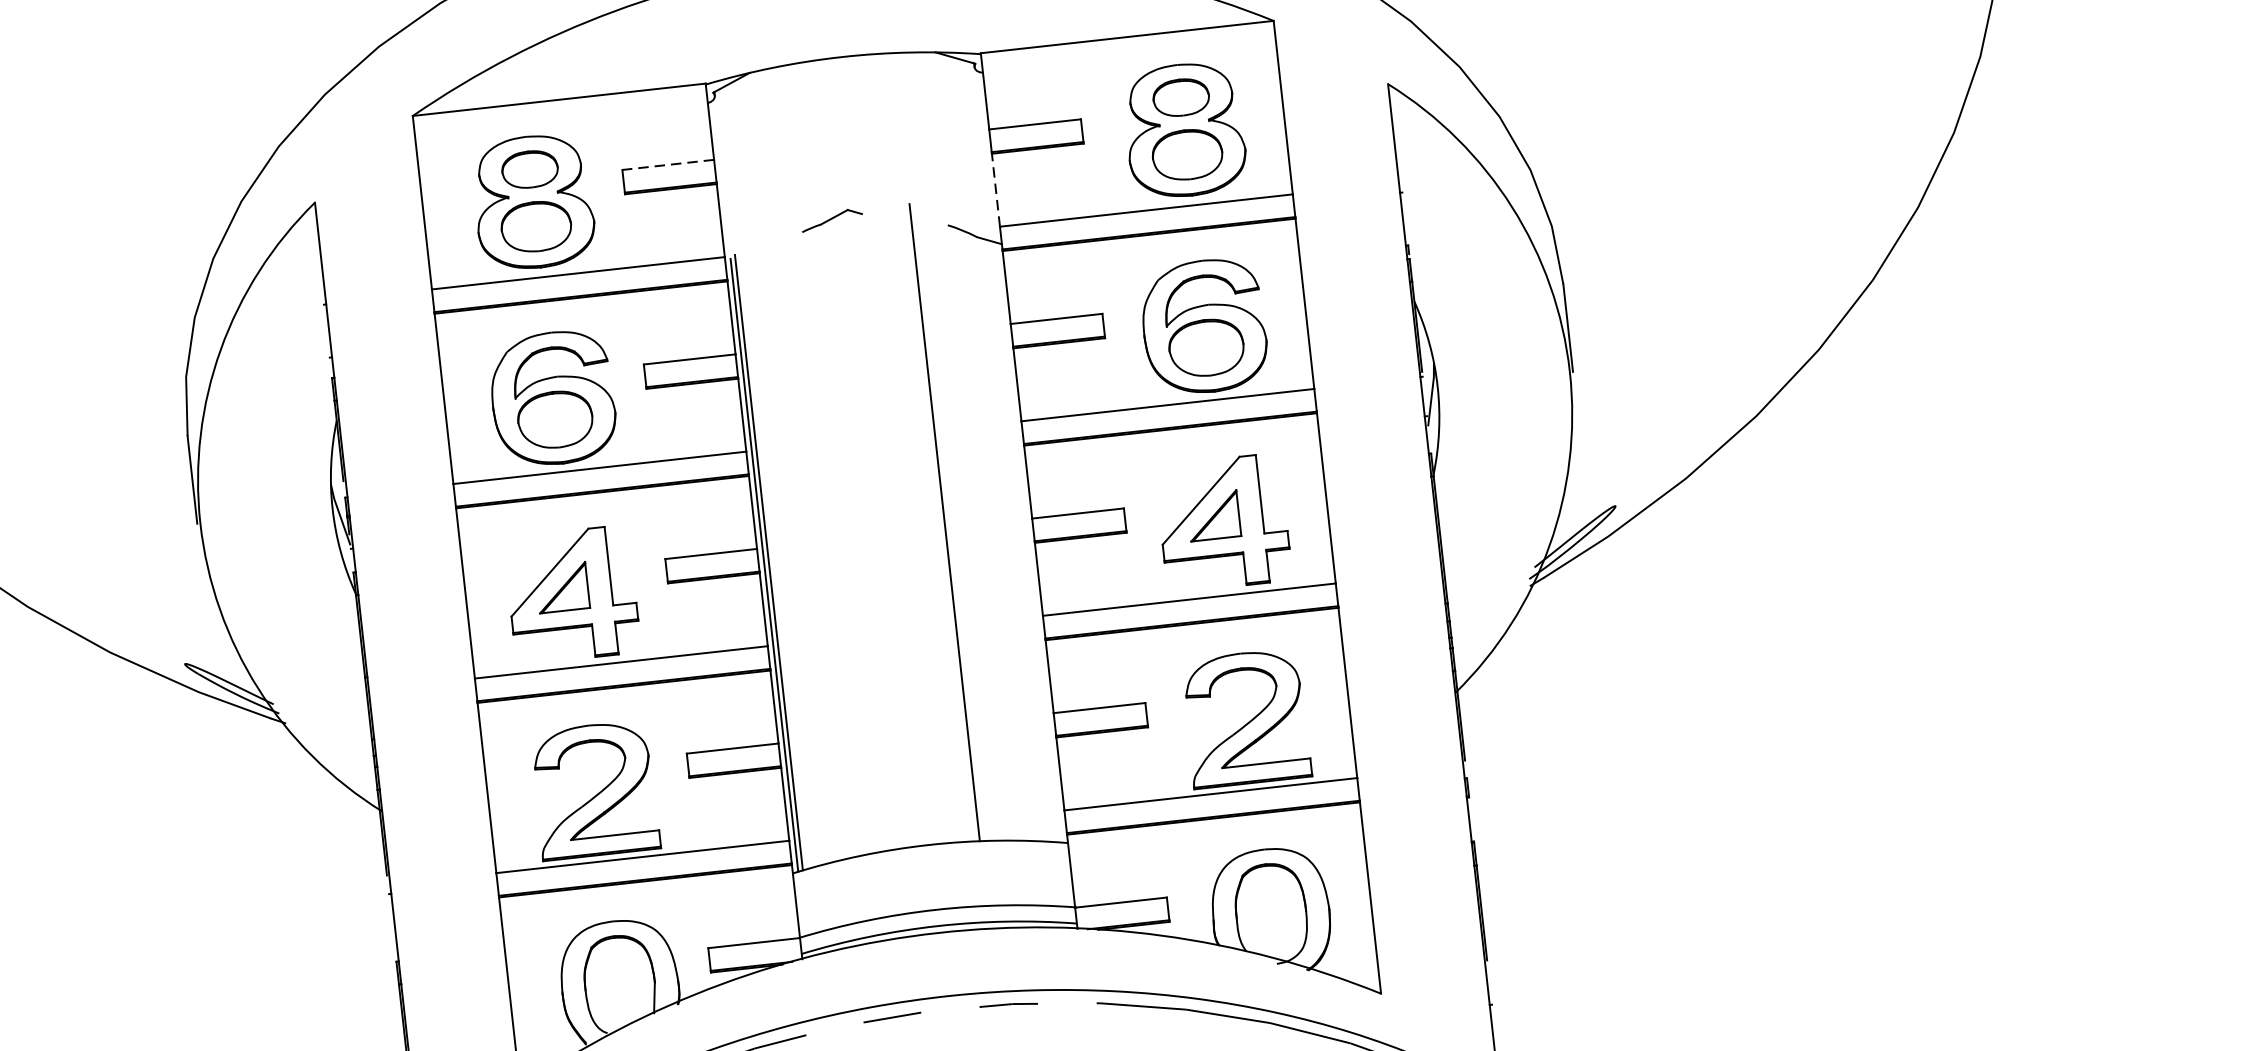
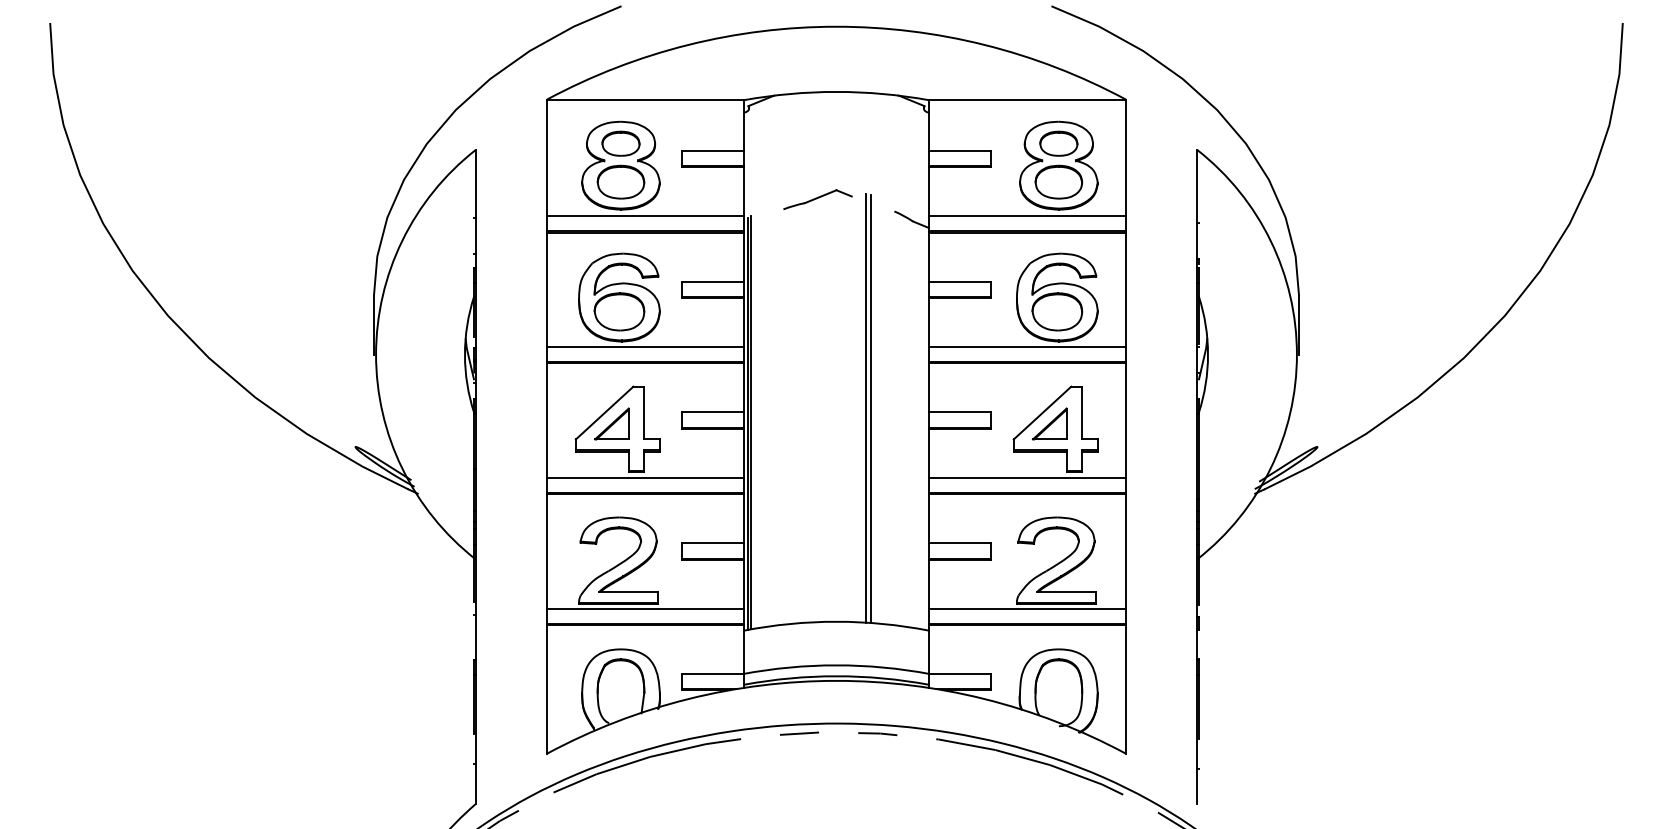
line: (668, 164) -> (713, 150), dashed -> solid
line: (996, 189) -> (929, 191), dashed -> solid
part: (831, 220) -> (817, 199), size x1.67
line: (938, 521) -> (866, 407), added

